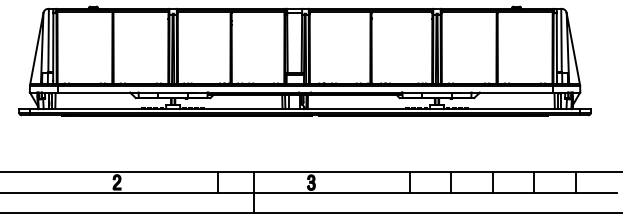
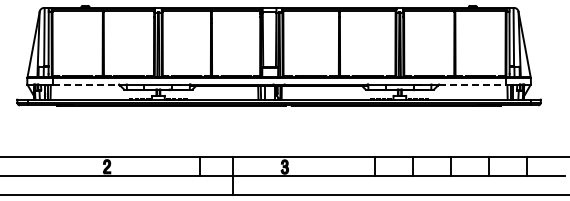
line: (94, 92) -> (86, 84), solid -> dashed
line: (516, 92) -> (472, 84), solid -> dashed

